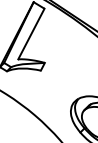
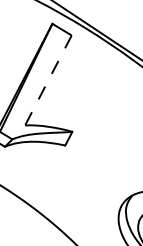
line: (31, 34) -> (48, 81), solid -> dashed

